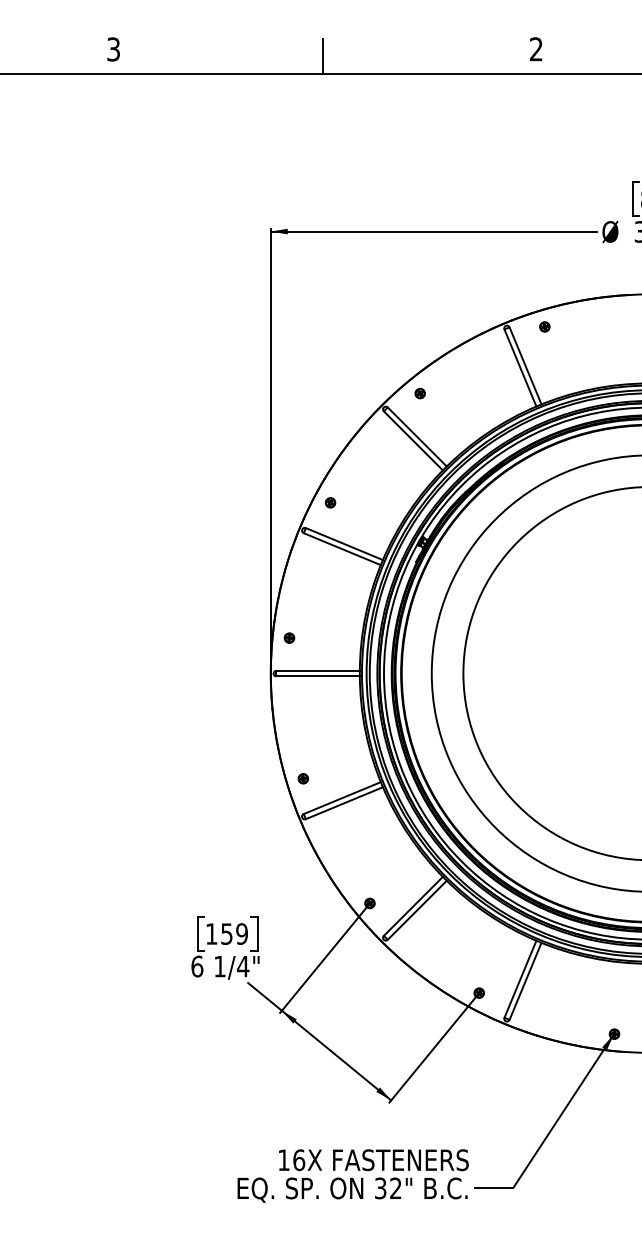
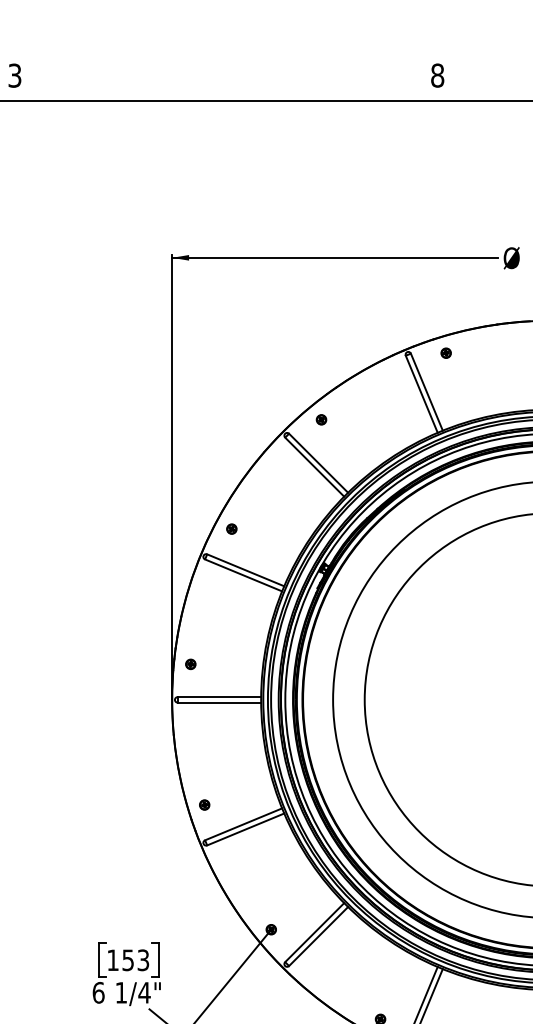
text: (535, 49) -> (436, 75), 2 -> 8
line: (322, 56) -> (223, 82), removed
text: (241, 933) -> (142, 959), 159 -> 153

